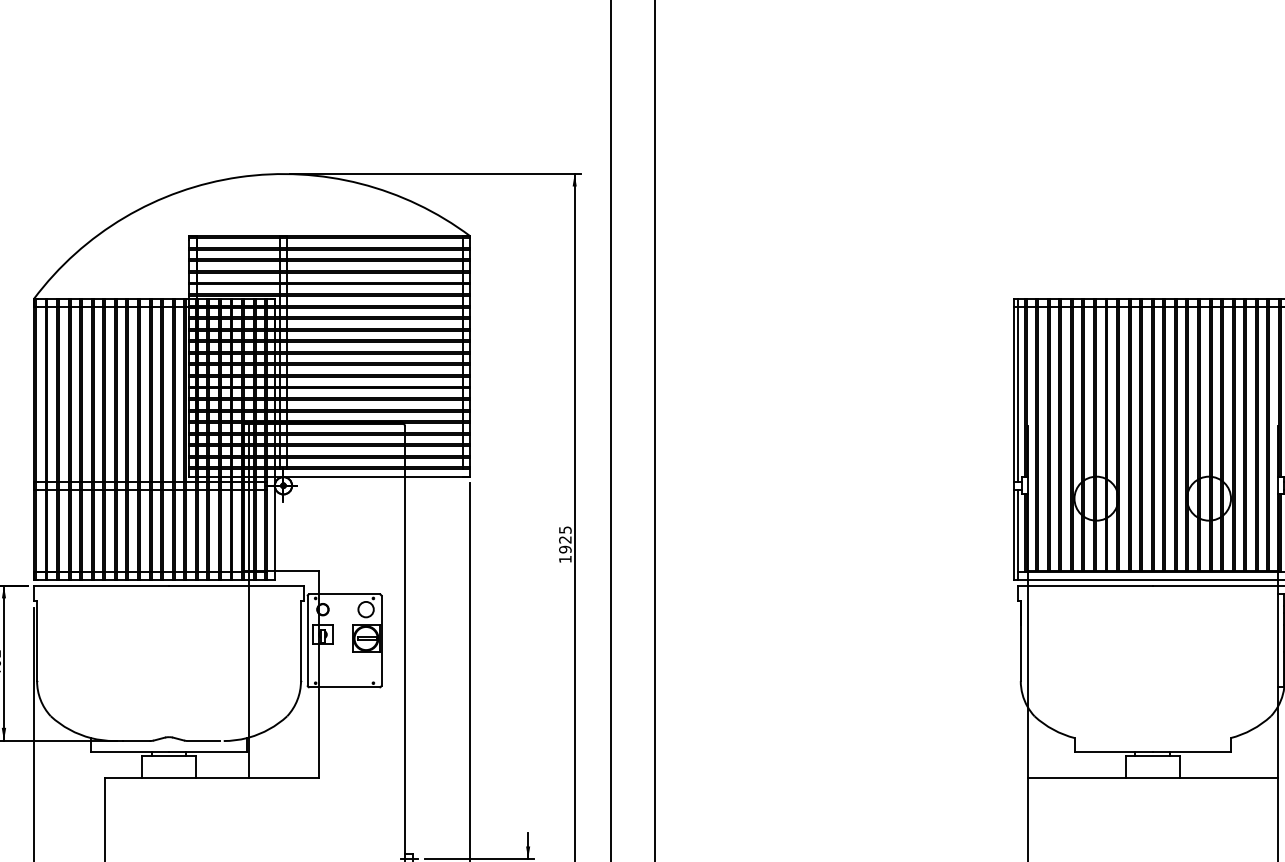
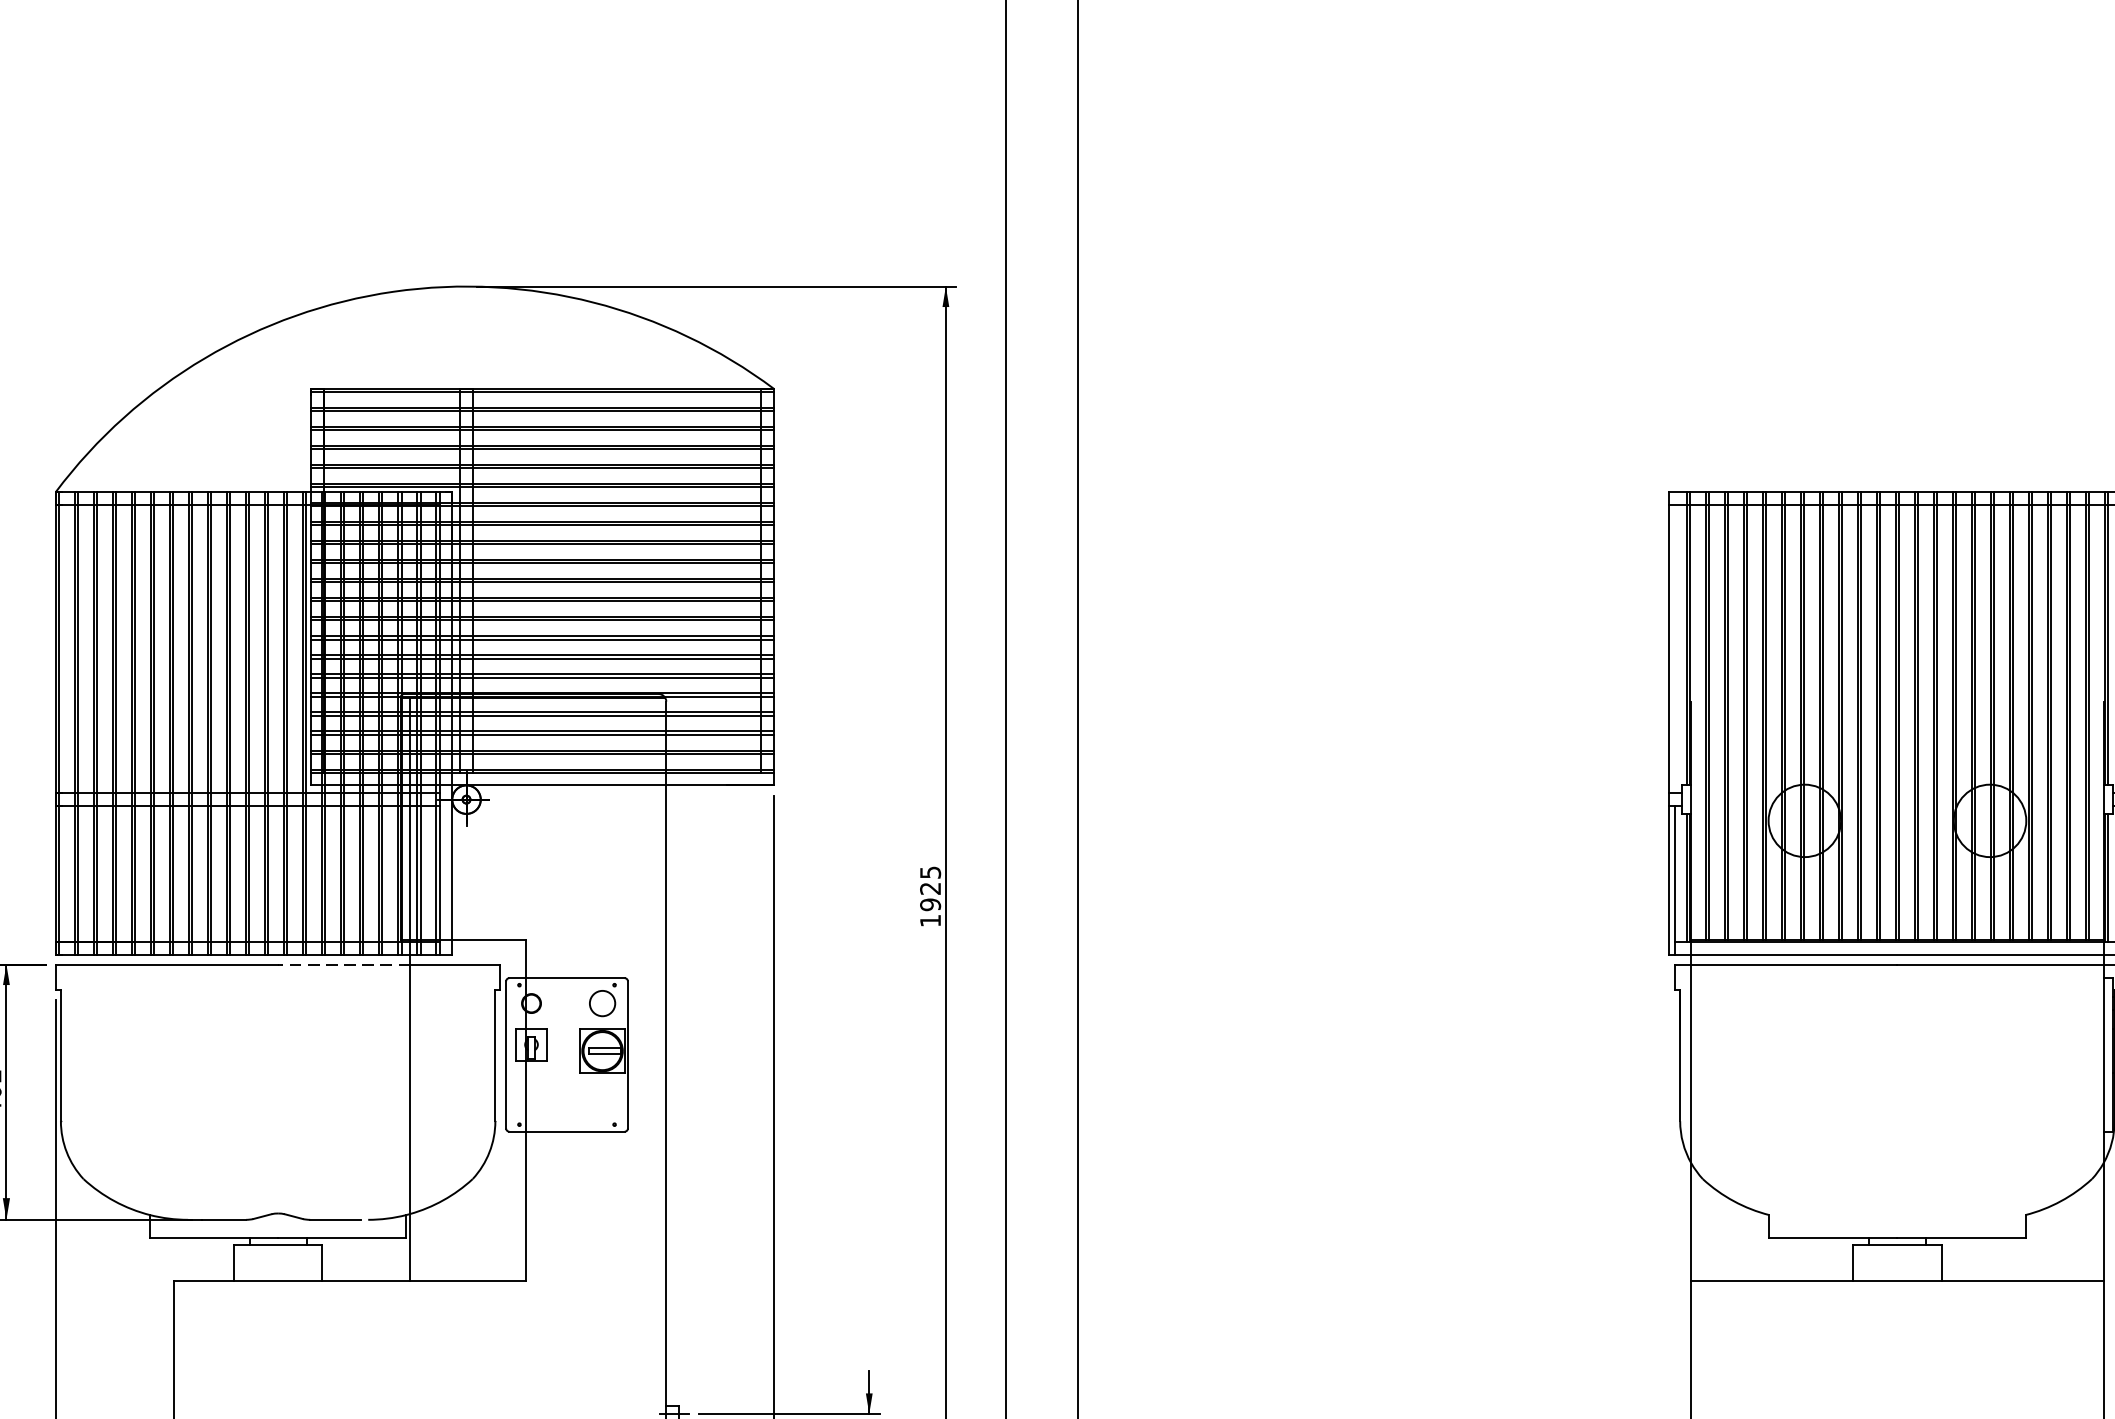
line: (1017, 389) -> (1674, 641), removed
line: (208, 585) -> (343, 963), solid -> dashed

